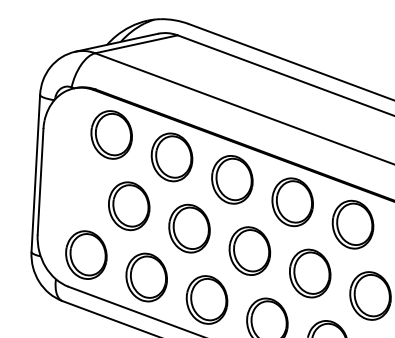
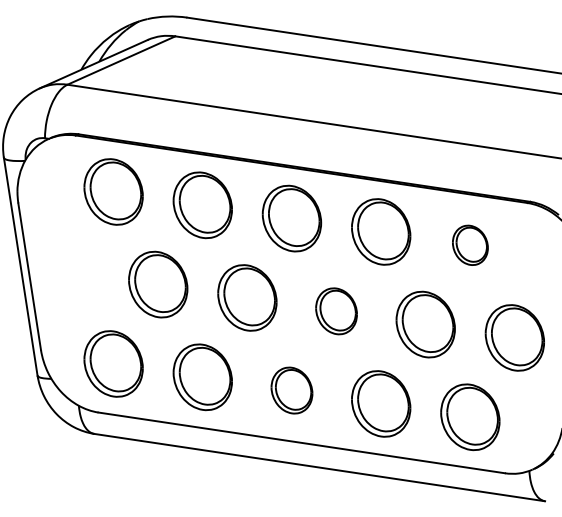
part: (353, 224) -> (470, 245), size x0.6
part: (249, 251) -> (336, 311), size x0.7
part: (206, 299) -> (291, 390), size x0.7

